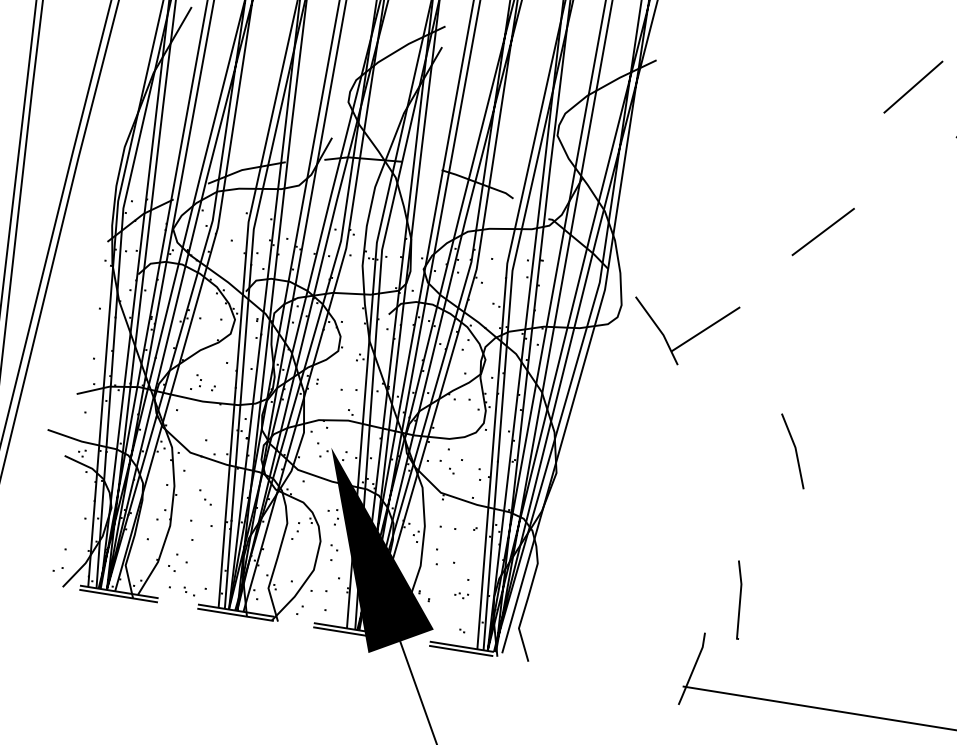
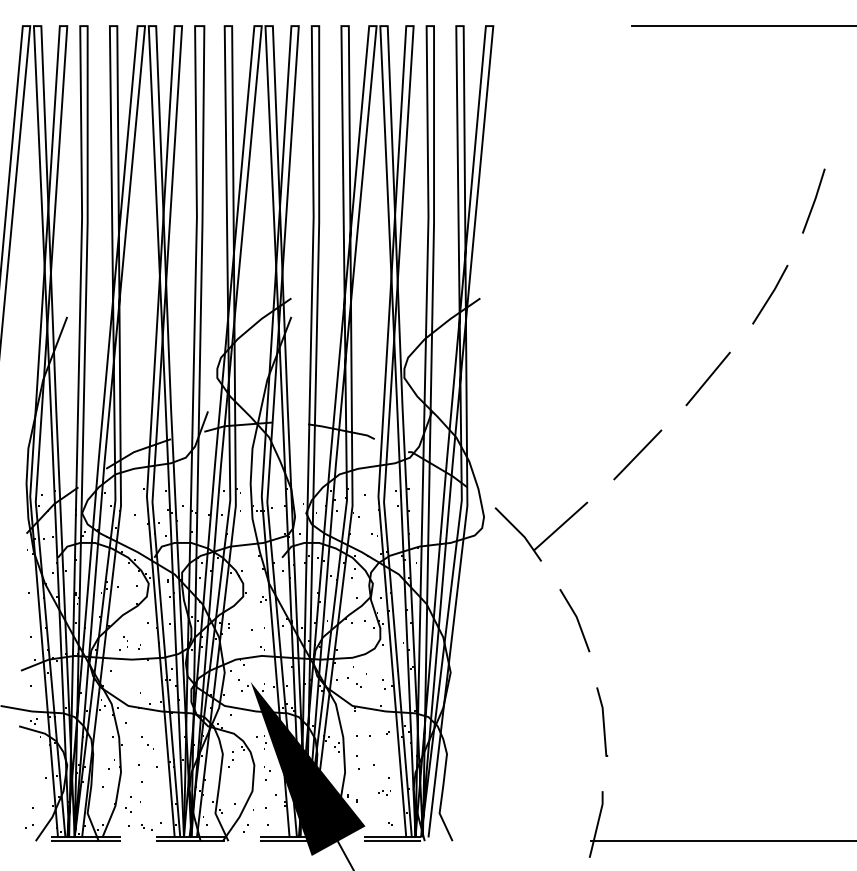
line: (912, 86) -> (707, 378), moved
line: (823, 231) -> (637, 454), moved
line: (794, 450) -> (576, 619), moved
line: (738, 599) -> (602, 721), moved

